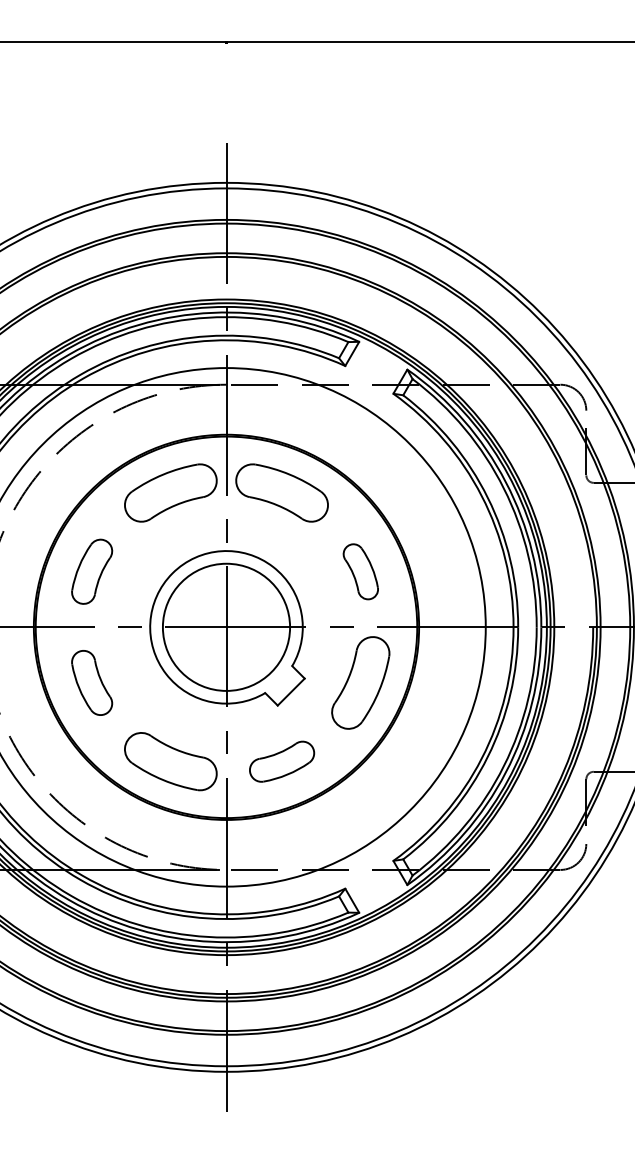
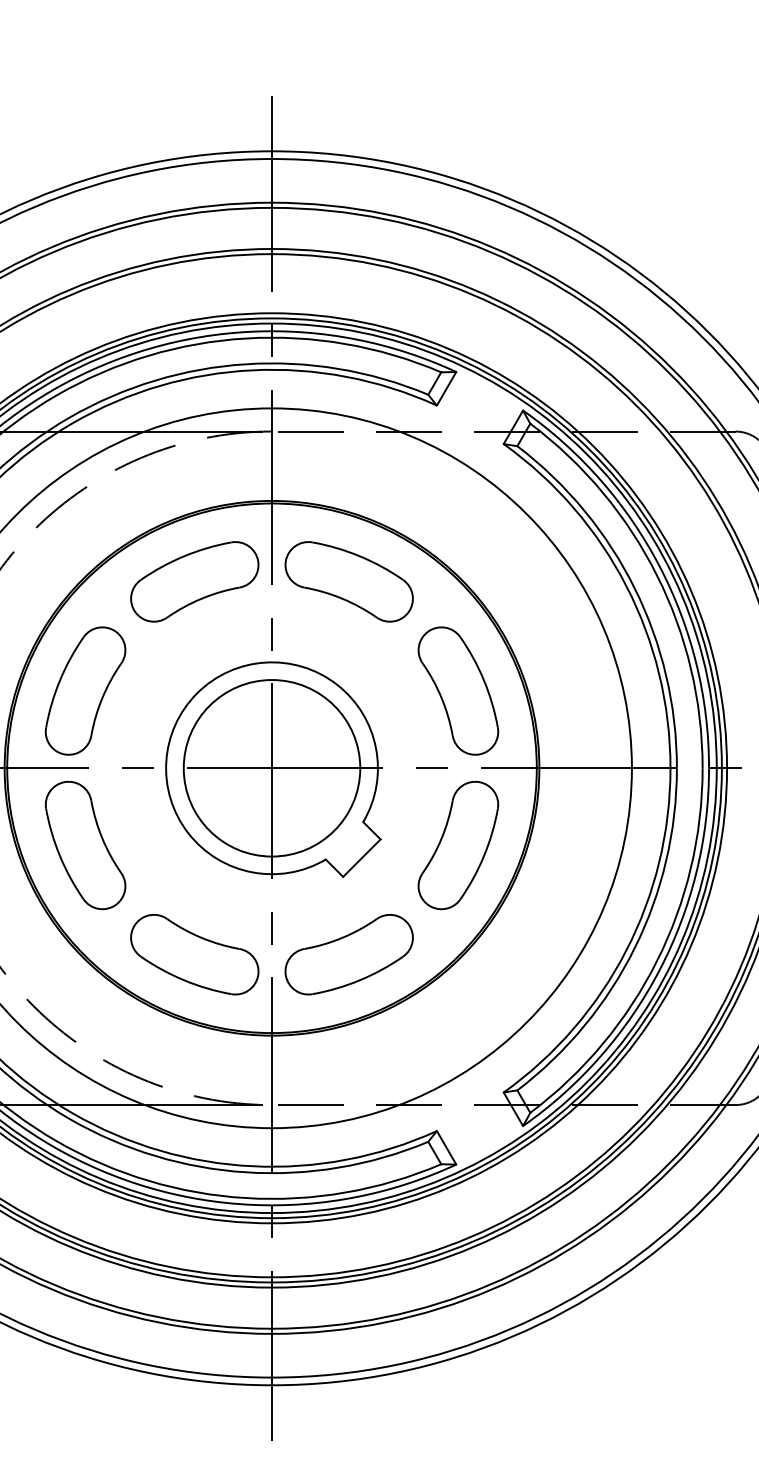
part: (91, 571) -> (84, 690), size x1.43
part: (360, 571) -> (458, 690), size x1.67
part: (91, 682) -> (84, 844), size x1.43
part: (281, 761) -> (348, 954), size x1.43

